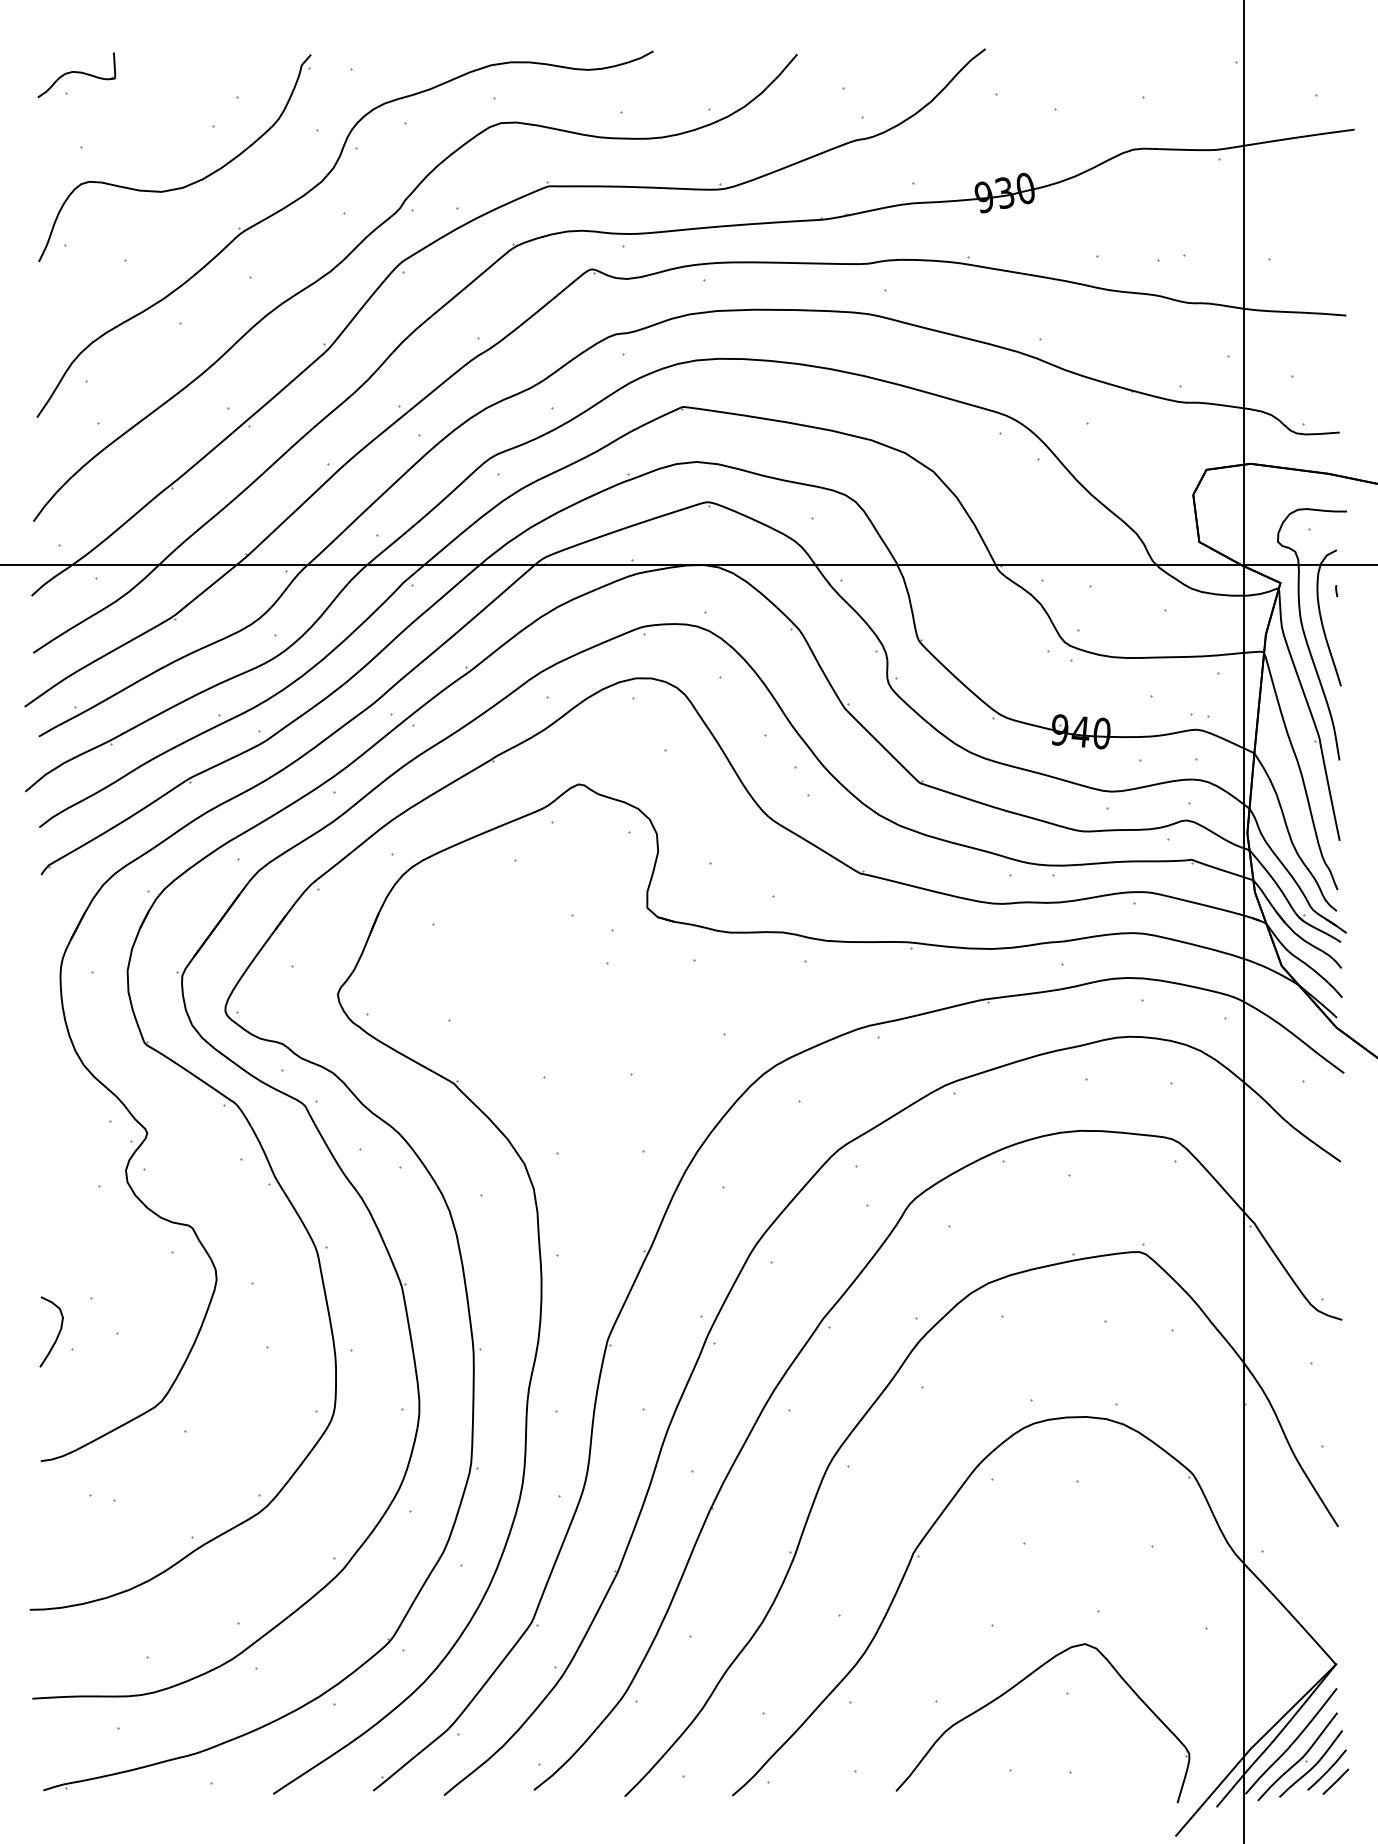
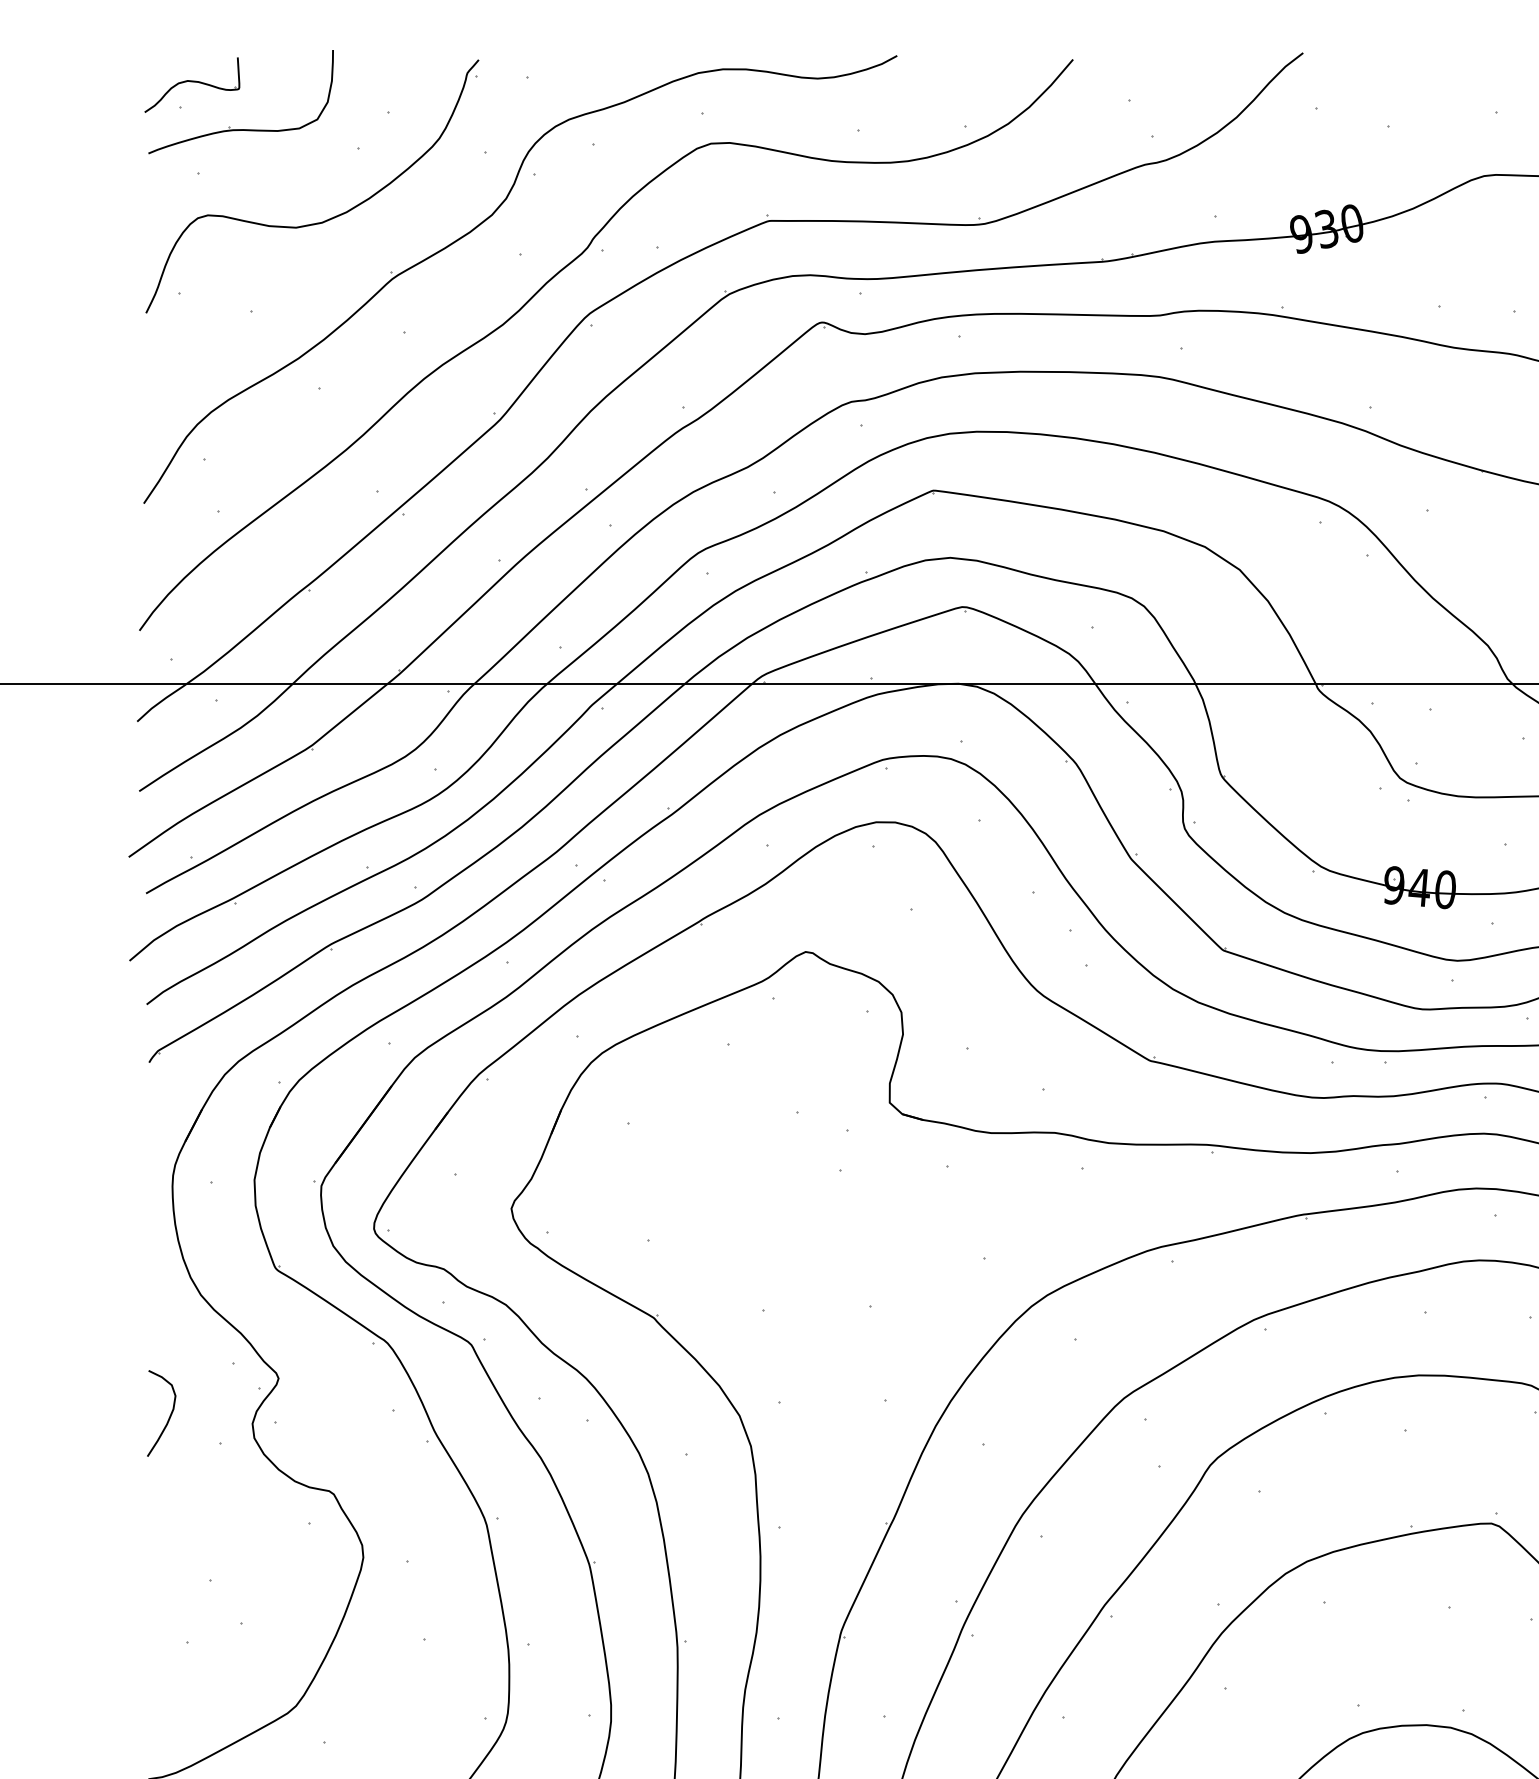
part: (106, 108) -> (228, 125), added
curve: (57, 1334) -> (168, 1416), moved

